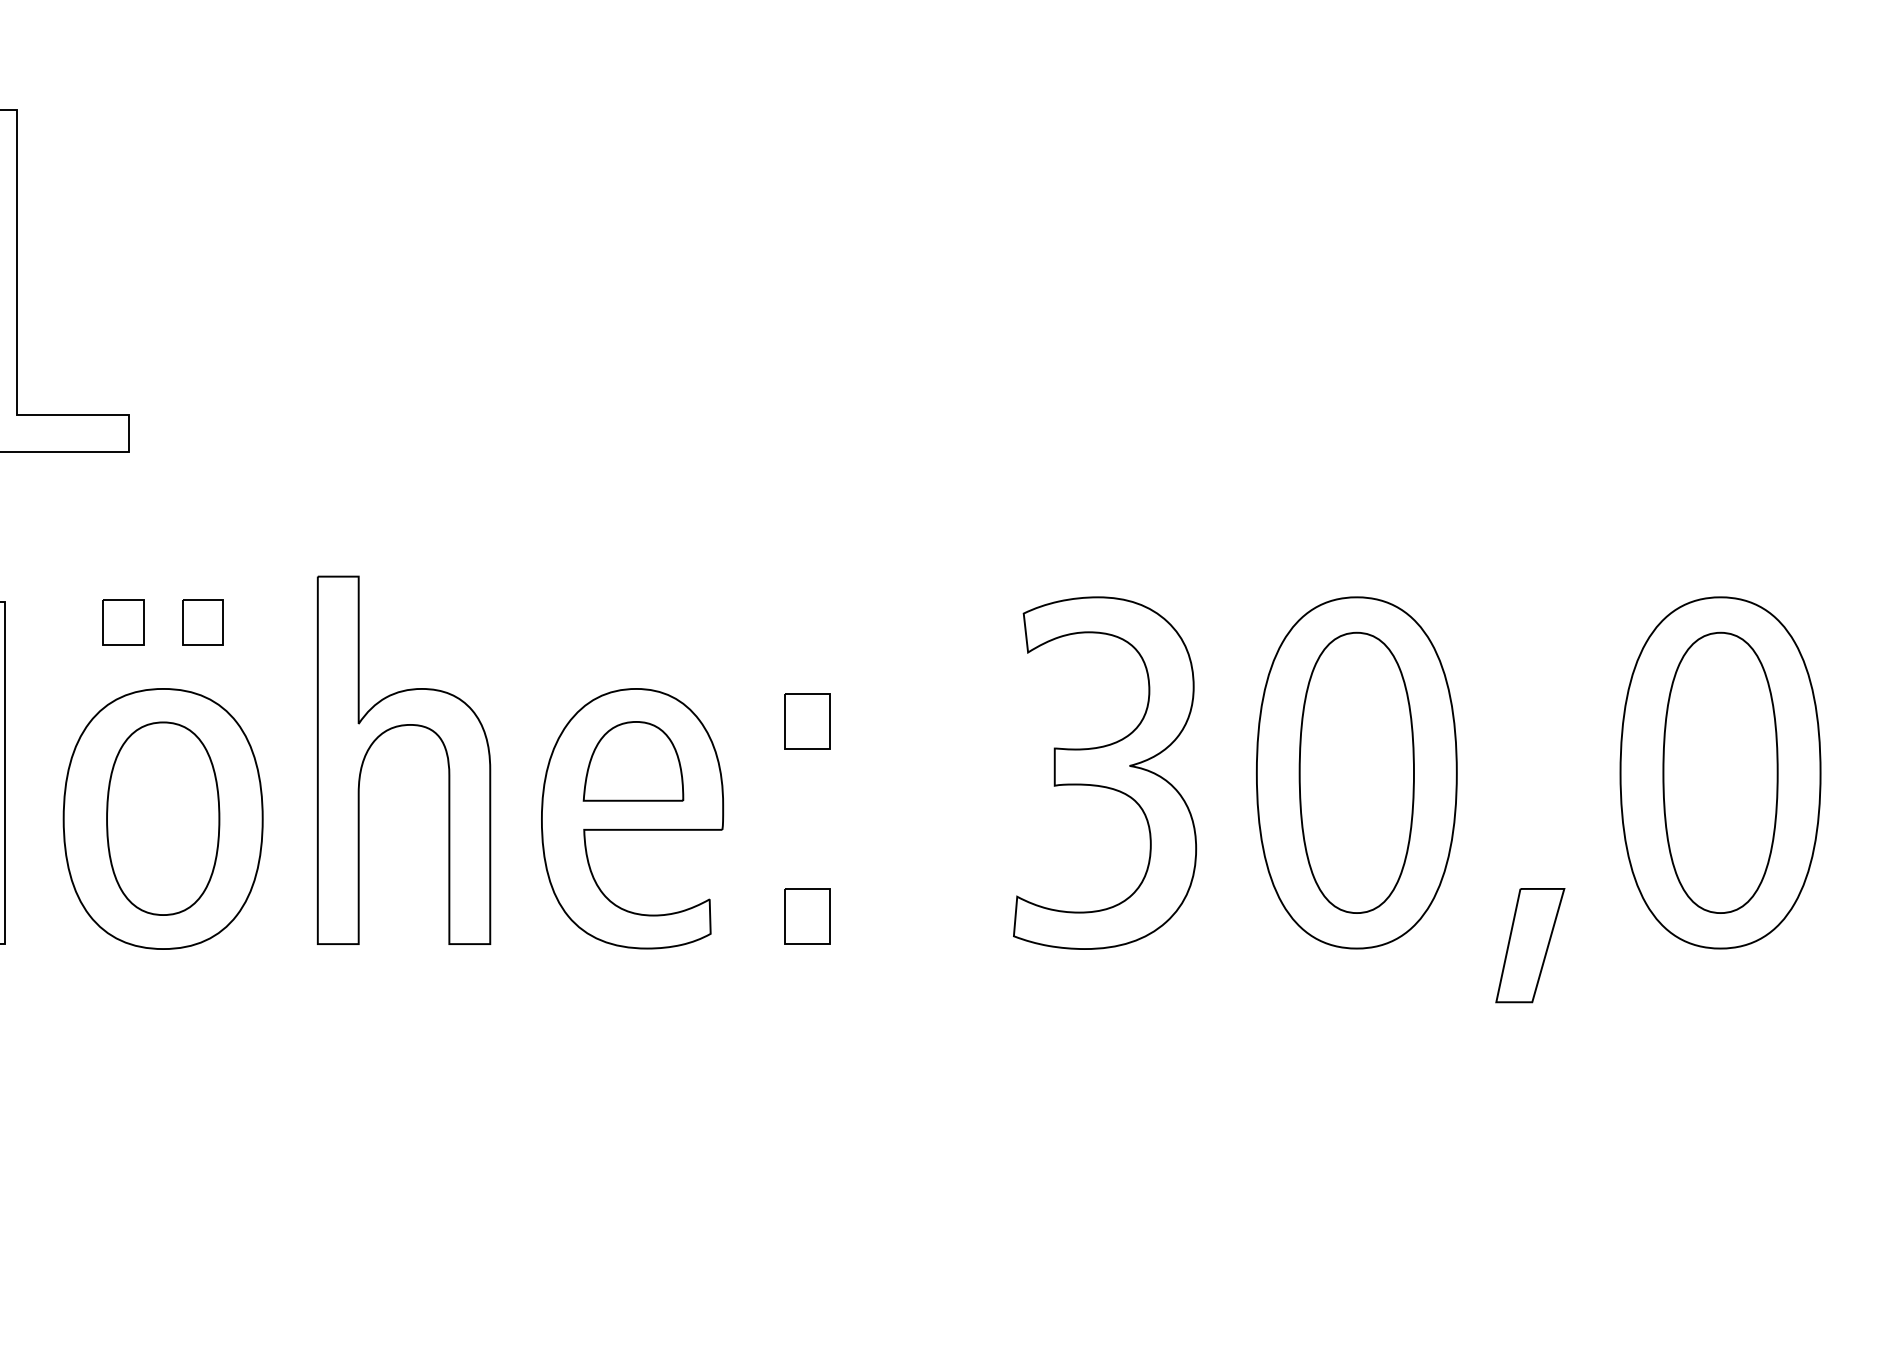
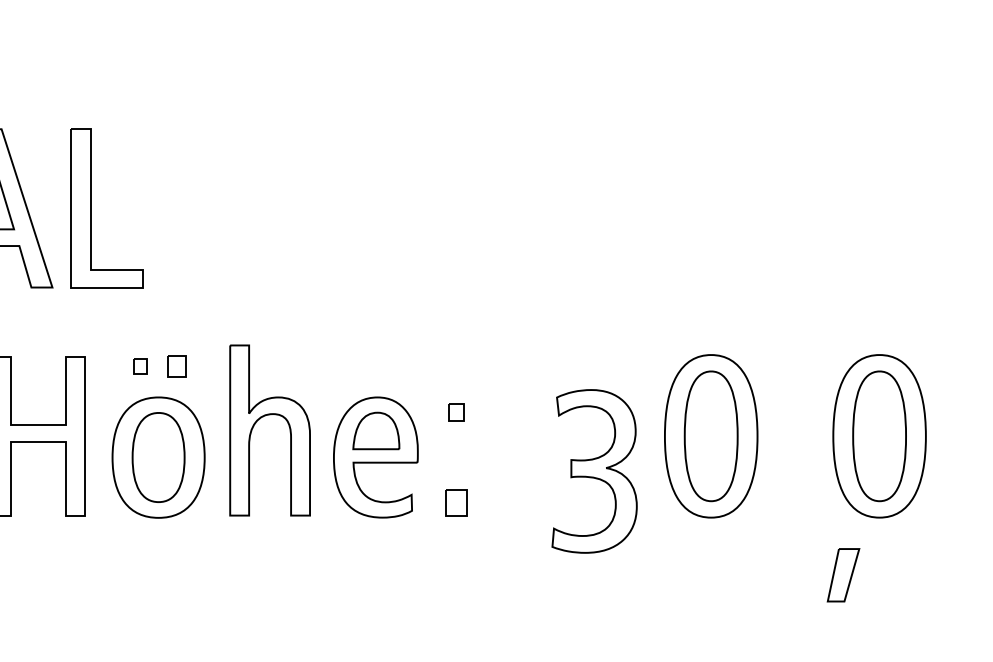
part: (124, 622) -> (140, 366), size x0.7
part: (806, 721) -> (456, 412), size x0.7
part: (1104, 773) -> (594, 471), moved
part: (1530, 946) -> (843, 575), moved

